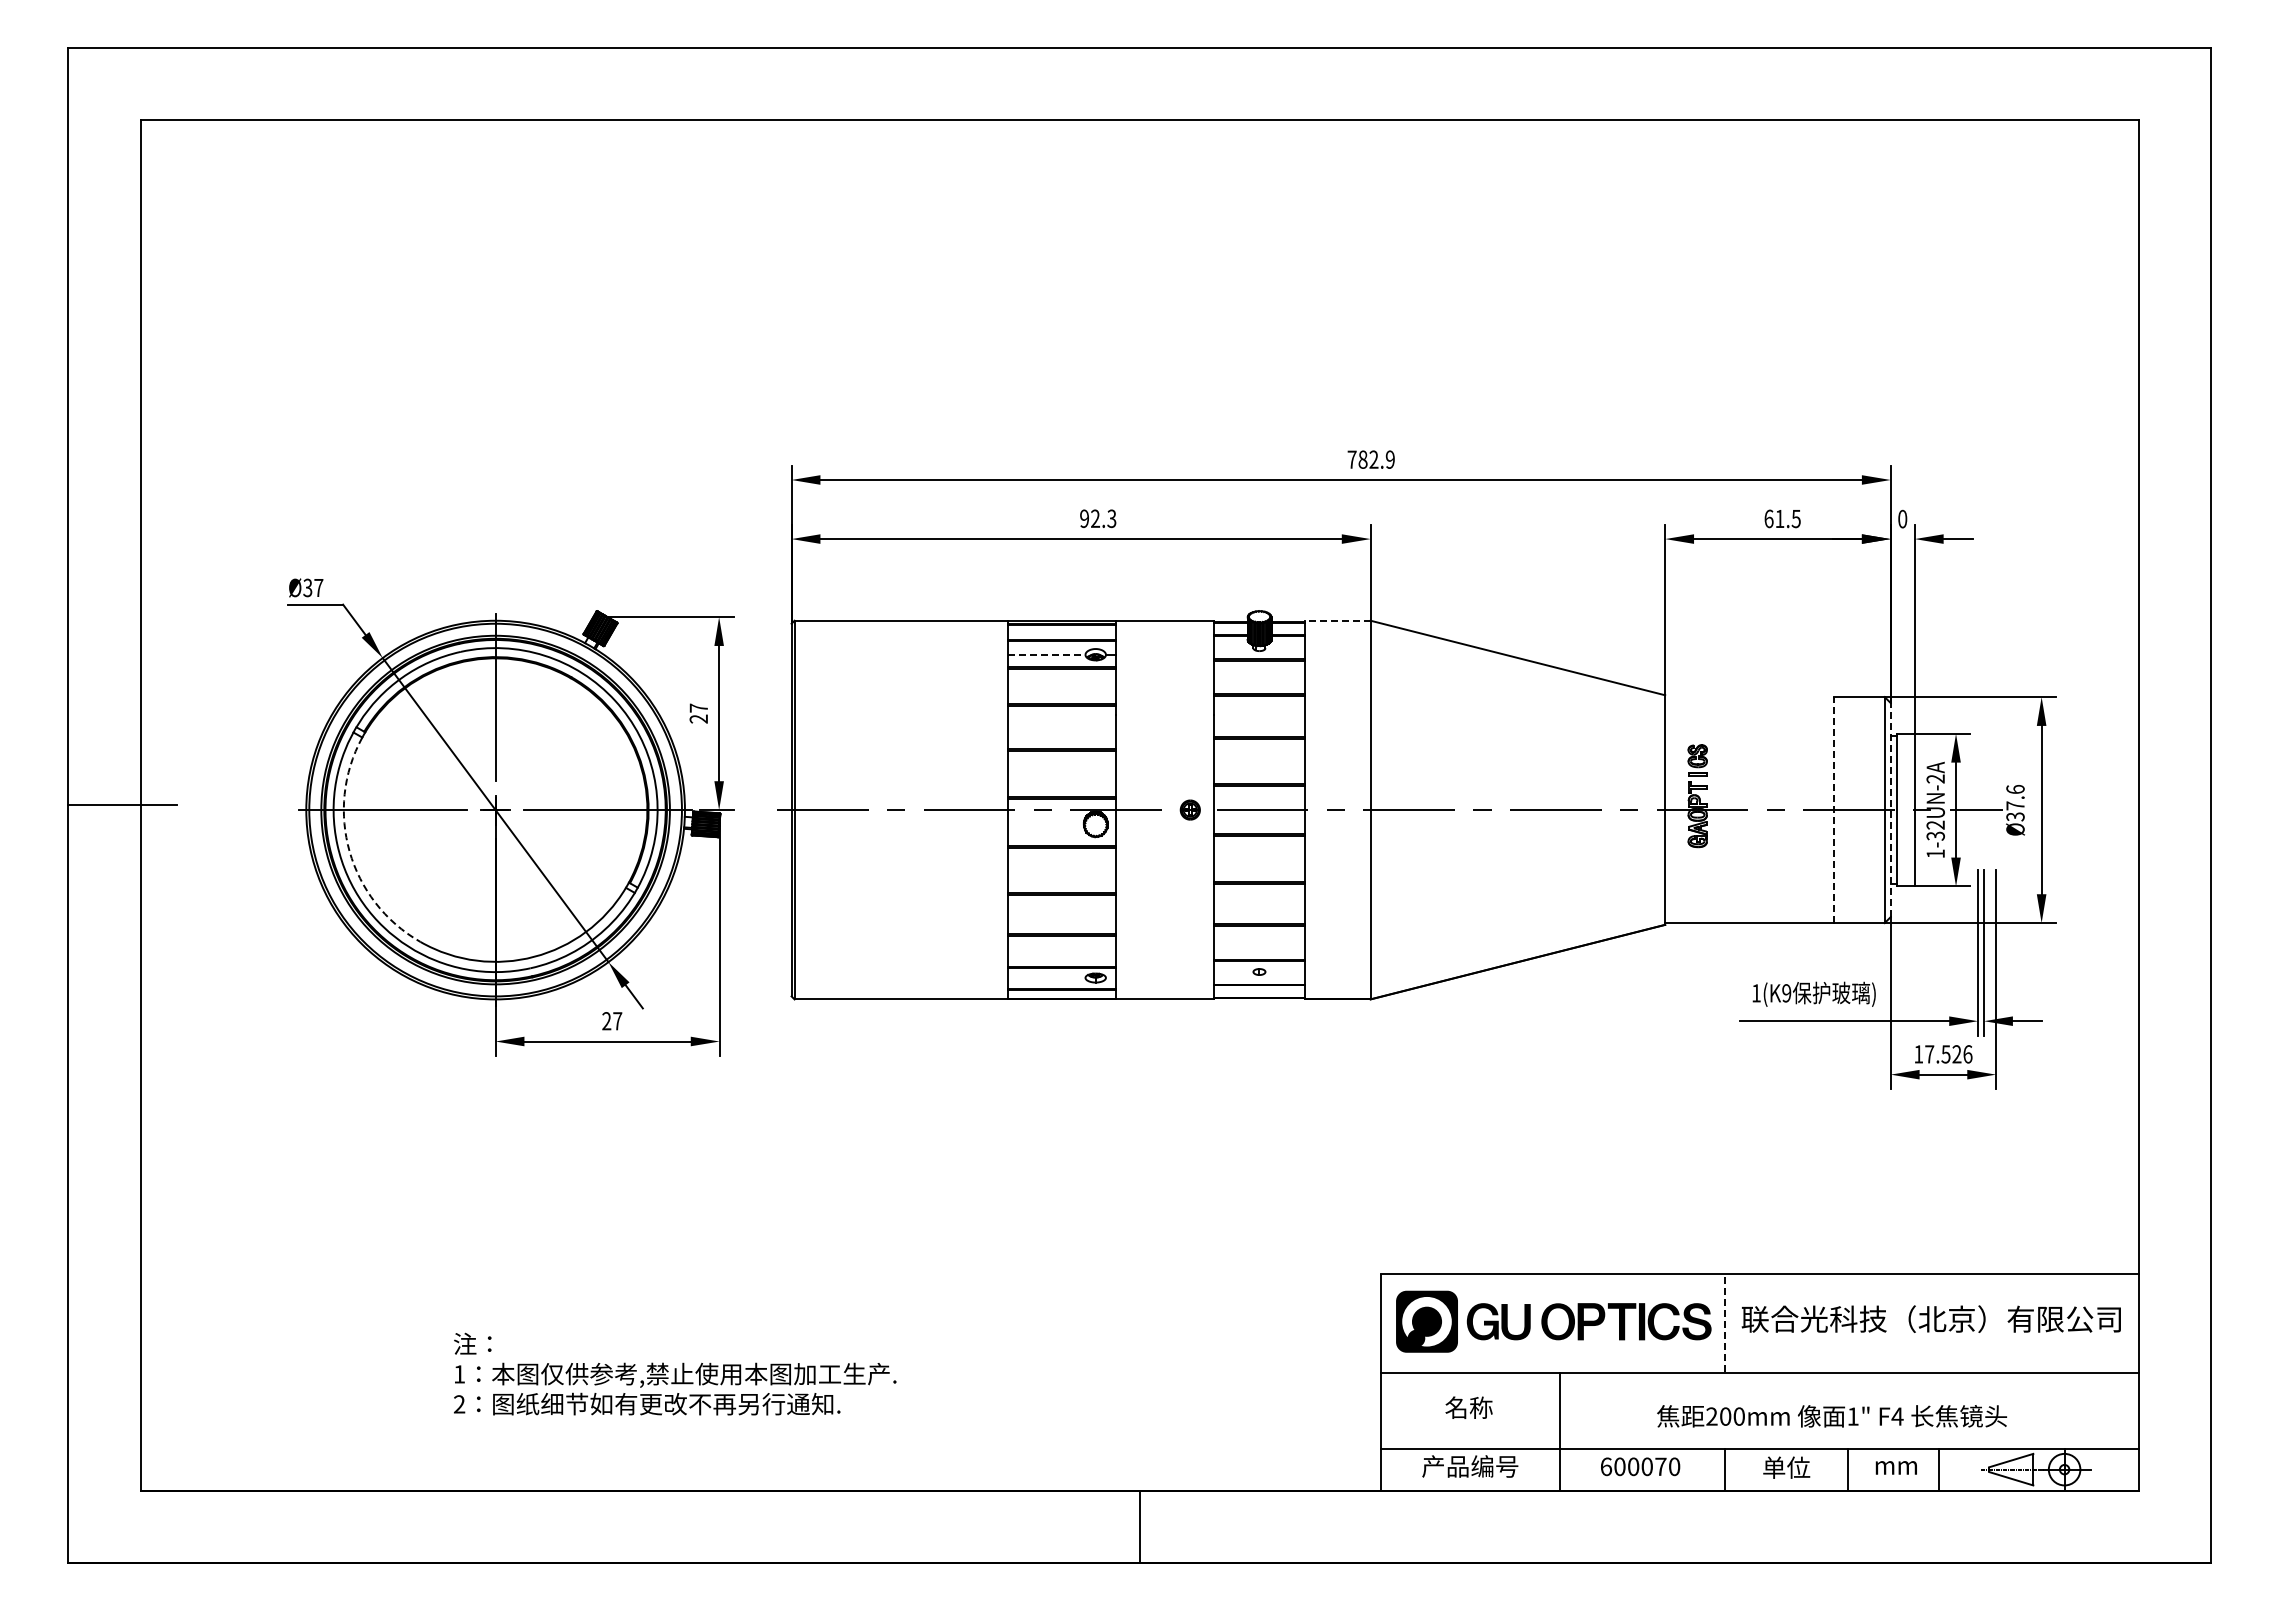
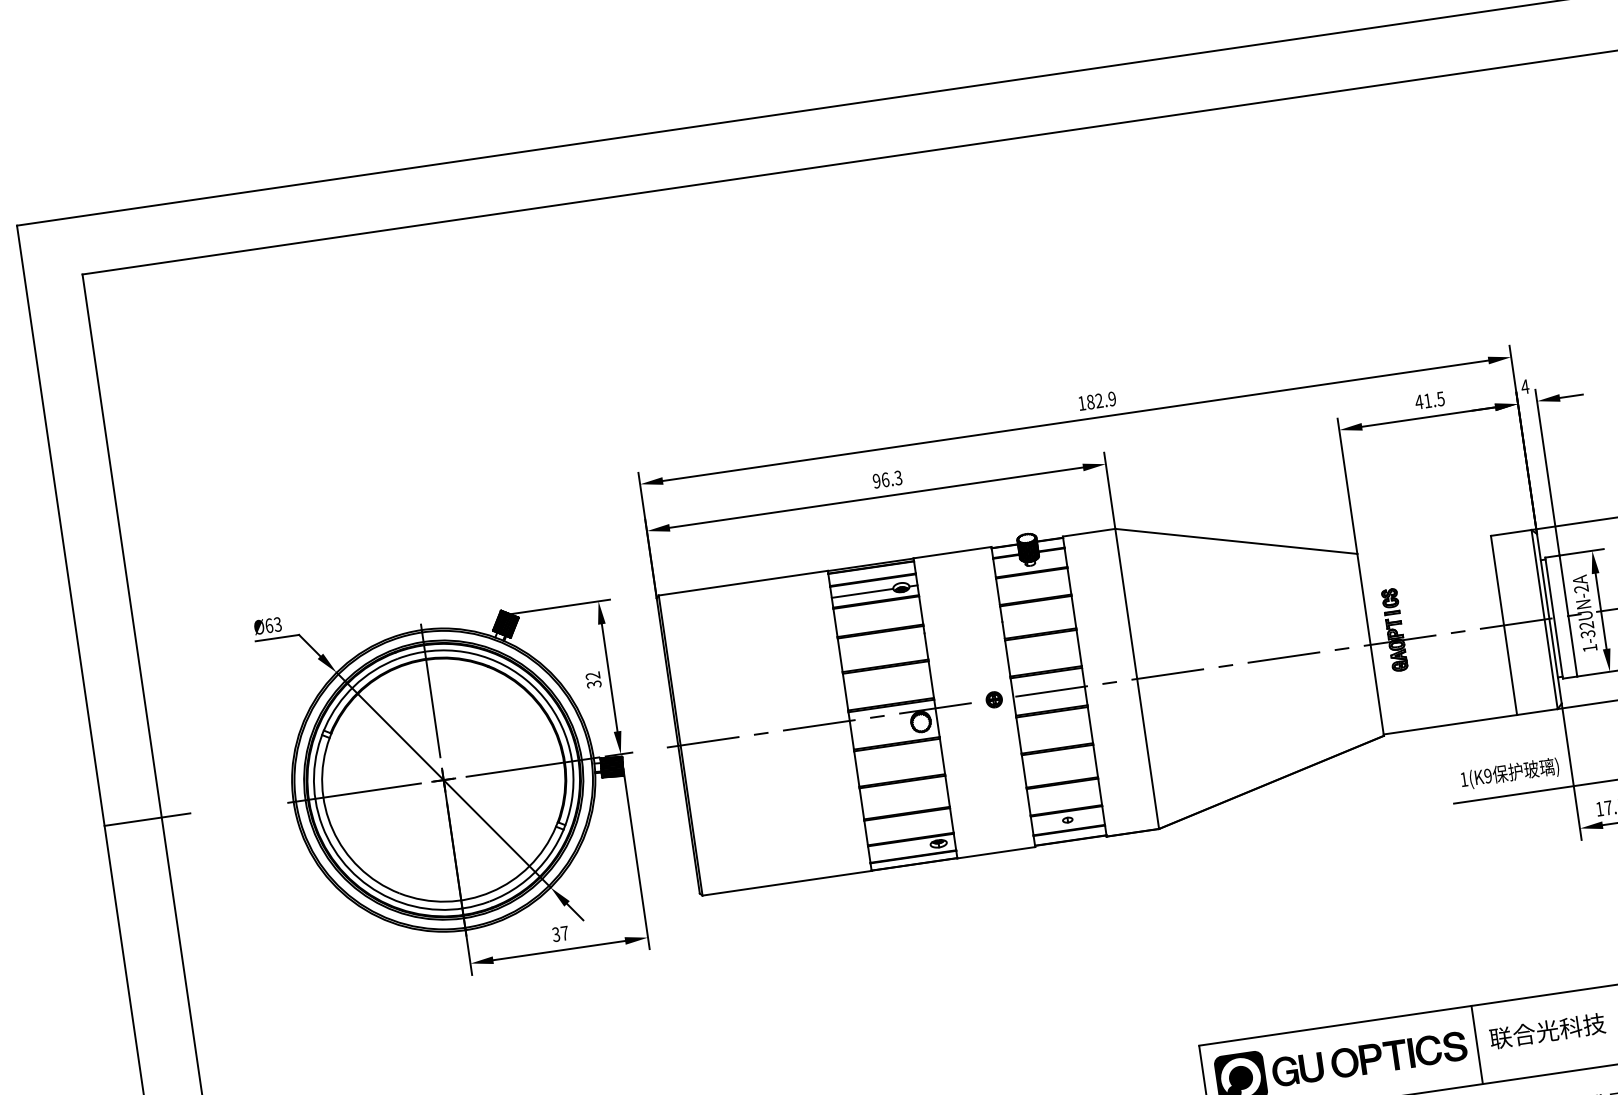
text: (1351, 459) -> (1081, 403), 782.9 -> 182.9
text: (1095, 518) -> (885, 479), 92.3 -> 96.3
text: (1768, 518) -> (1418, 401), 61.5 -> 41.5
text: (1902, 518) -> (1524, 386), 0 -> 4
text: (313, 587) -> (273, 624), Ø37 -> Ø63
line: (1337, 620) -> (1089, 532), dashed -> solid
line: (1046, 654) -> (862, 593), dashed -> solid
text: (698, 713) -> (593, 680), 27 -> 32
line: (1833, 809) -> (1503, 624), dashed -> solid
line: (1890, 810) -> (1549, 619), dashed -> solid
arc: (349, 851) -> (332, 829), dashed -> solid
text: (606, 1021) -> (556, 934), 27 -> 37
line: (1724, 1323) -> (1476, 1044), dashed -> solid

